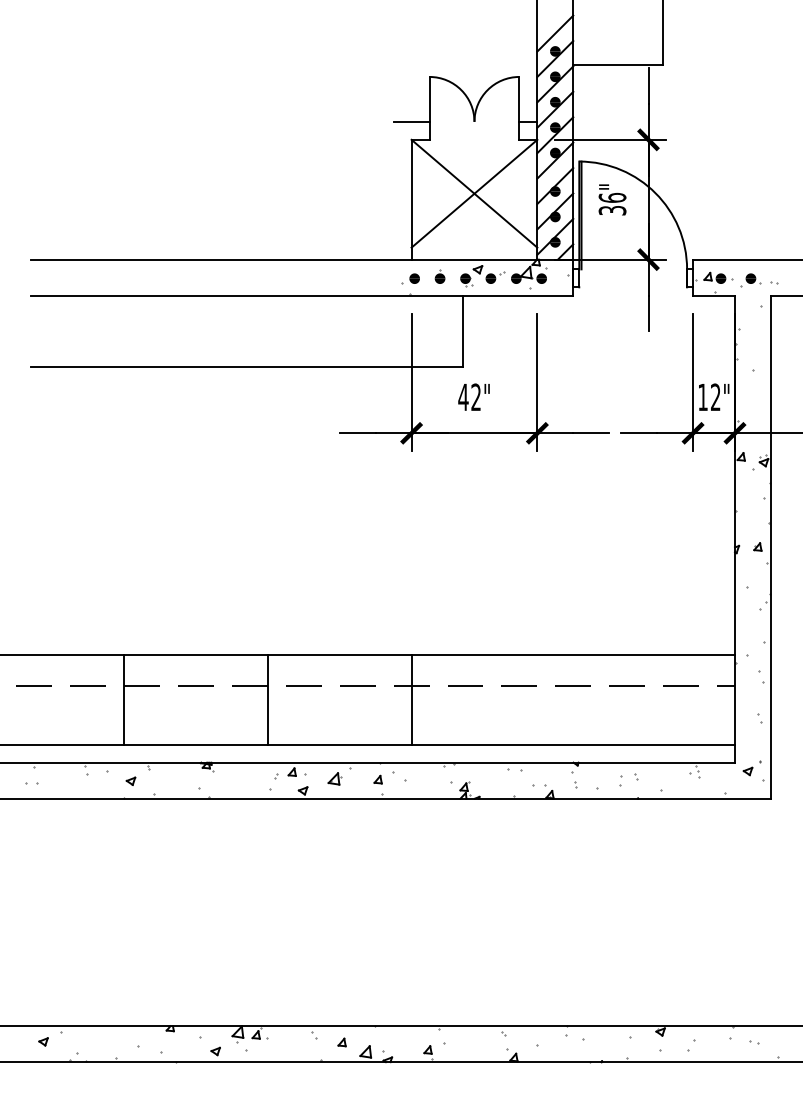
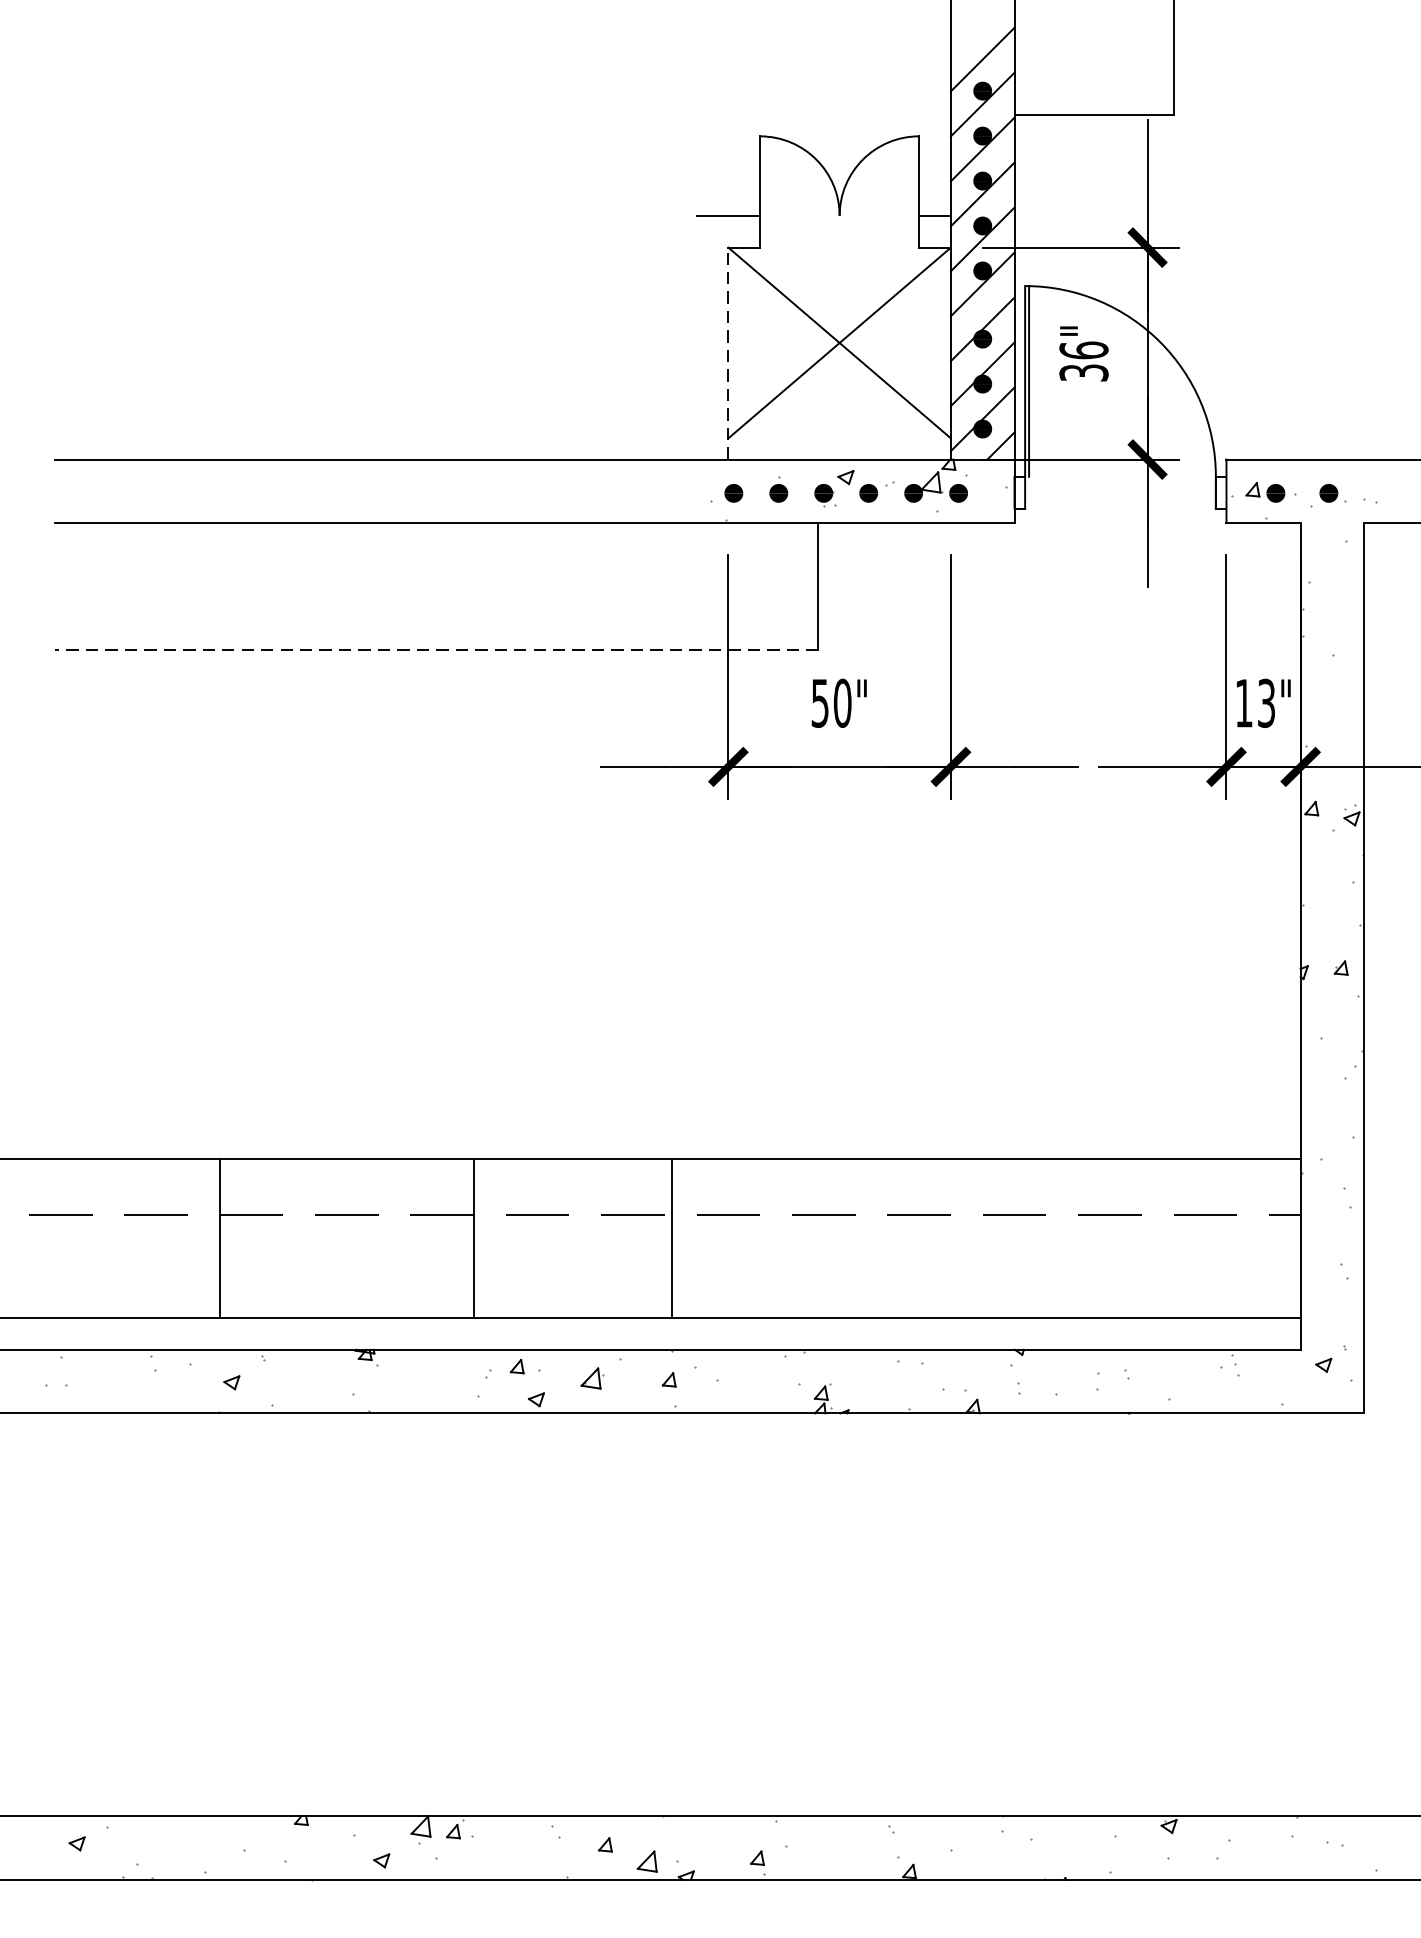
line: (411, 199) -> (728, 353), solid -> dashed
line: (246, 367) -> (436, 650), solid -> dashed
text: (469, 397) -> (830, 703), 42" -> 50"
text: (715, 397) -> (1266, 703), 12" -> 13"
line: (411, 699) -> (671, 1237), moved

